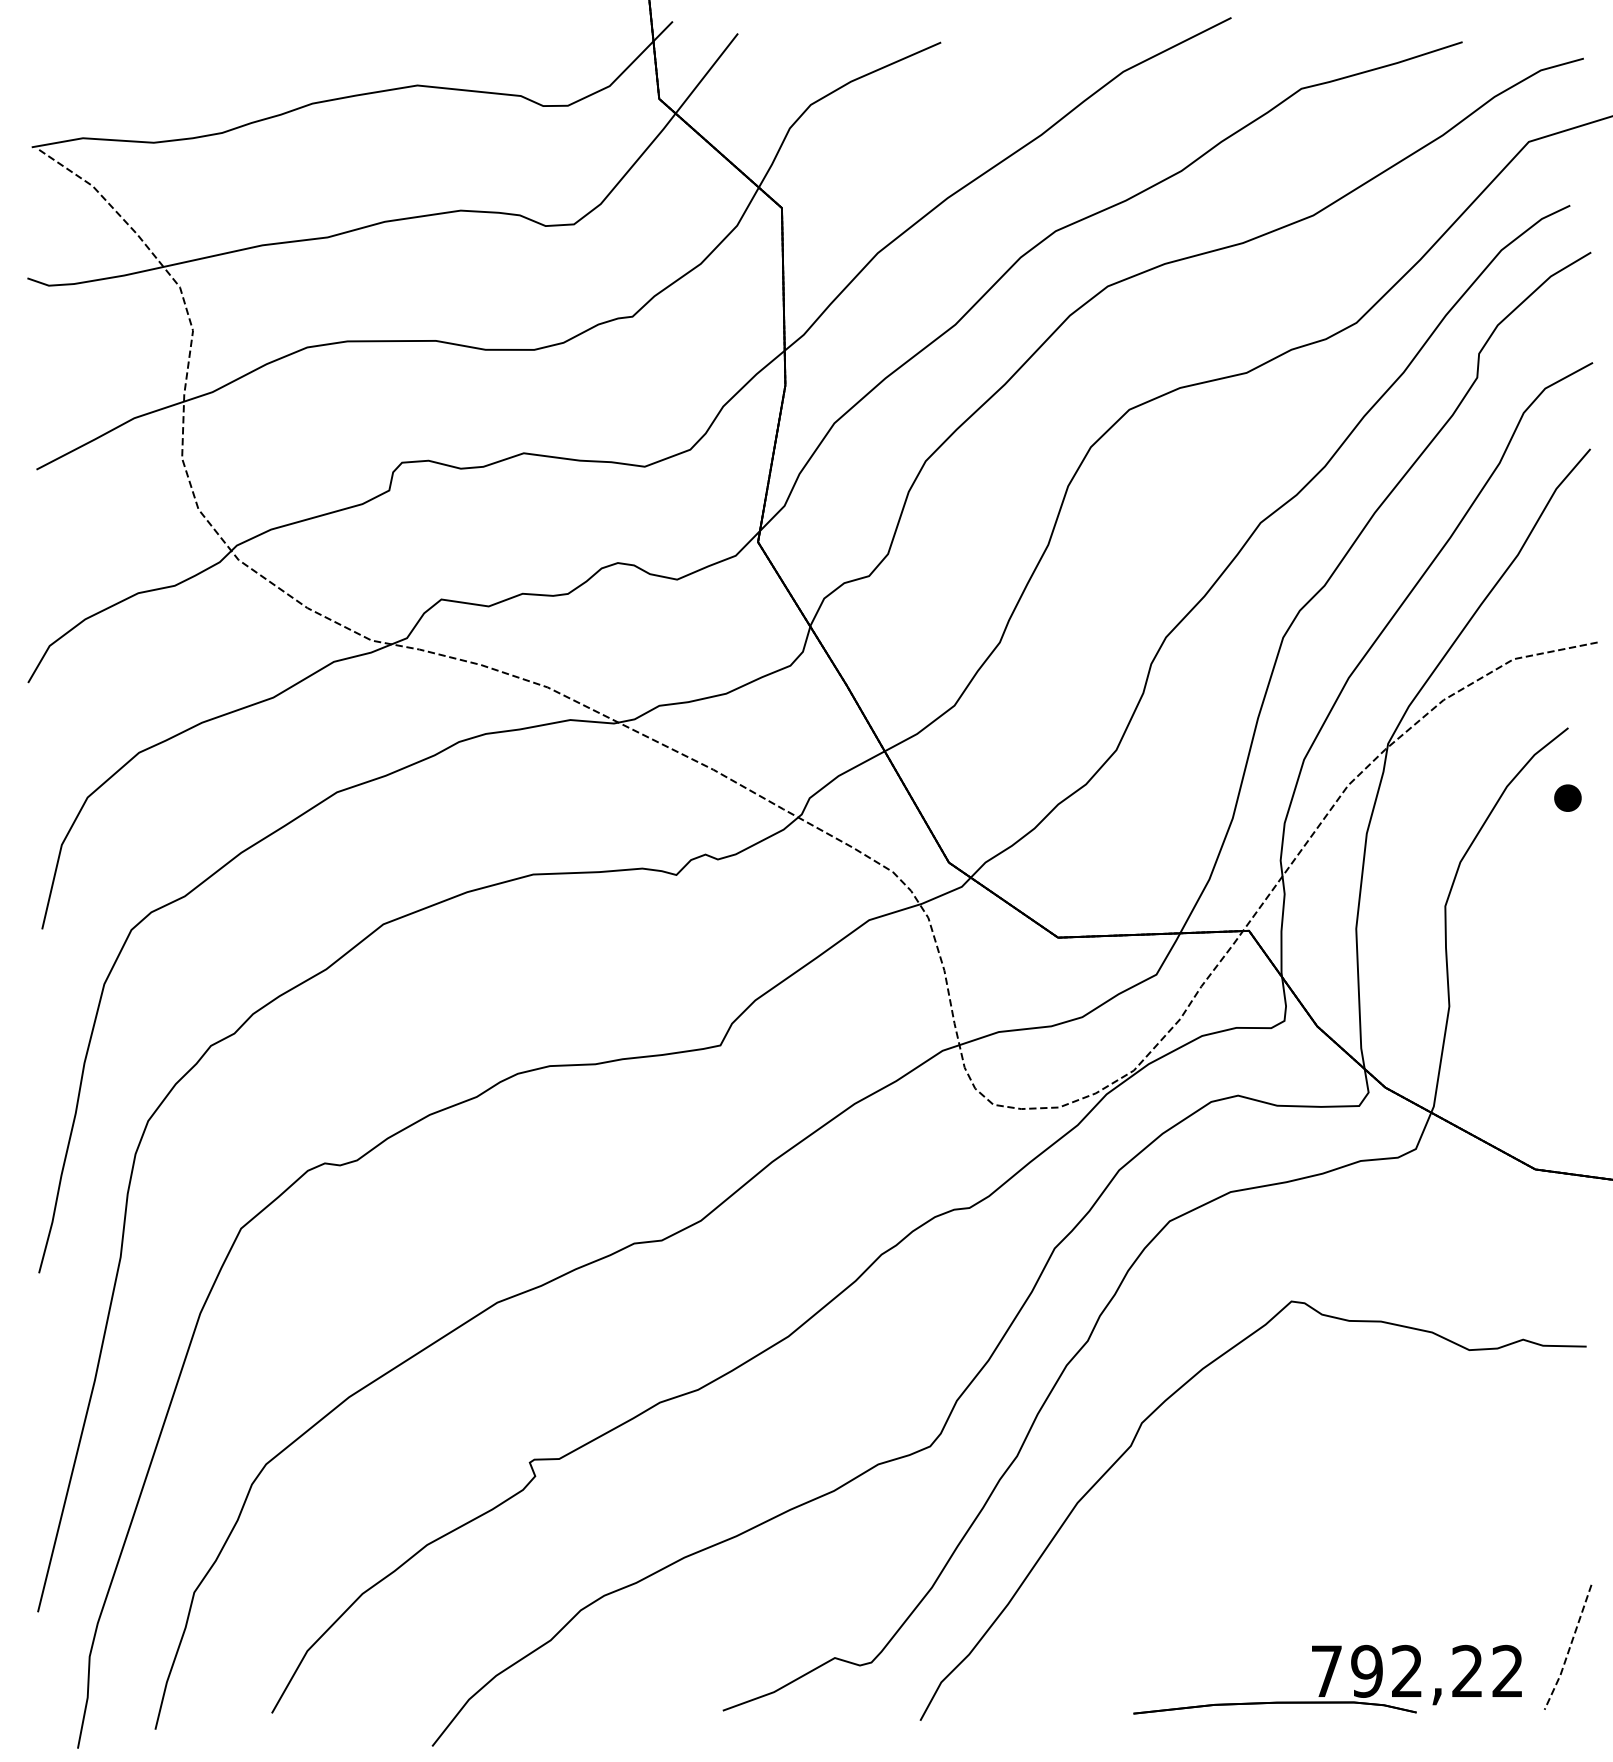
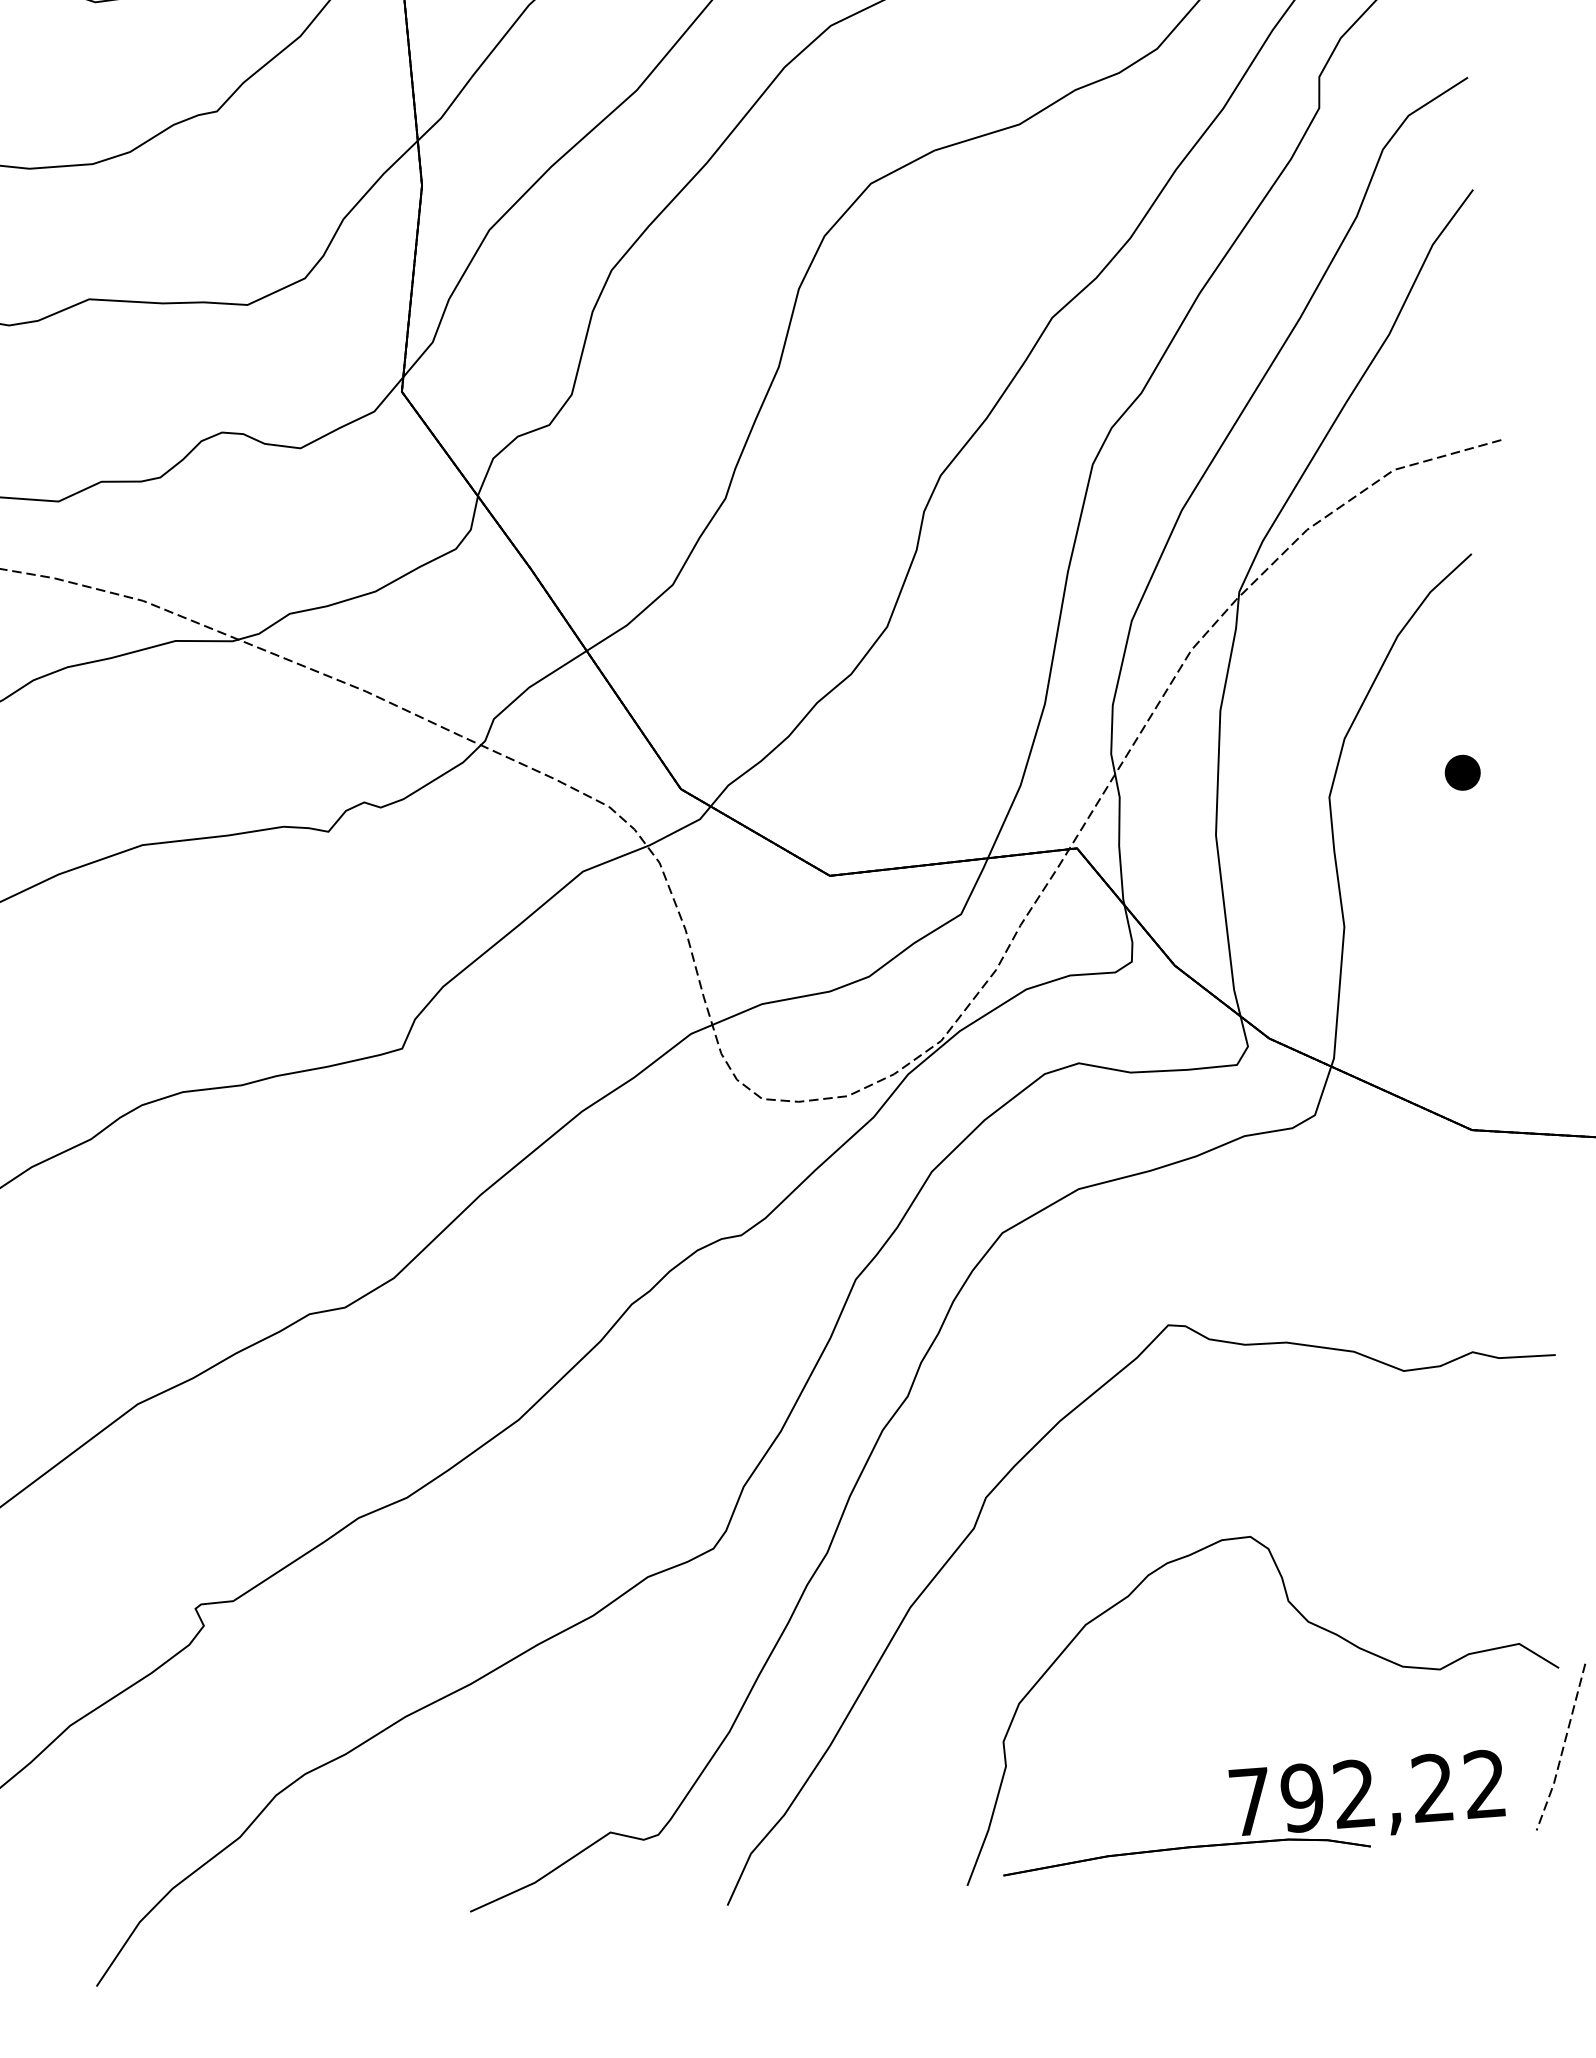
part: (1567, 797) -> (1462, 771), moved
part: (1382, 1538) -> (1309, 1623), added

